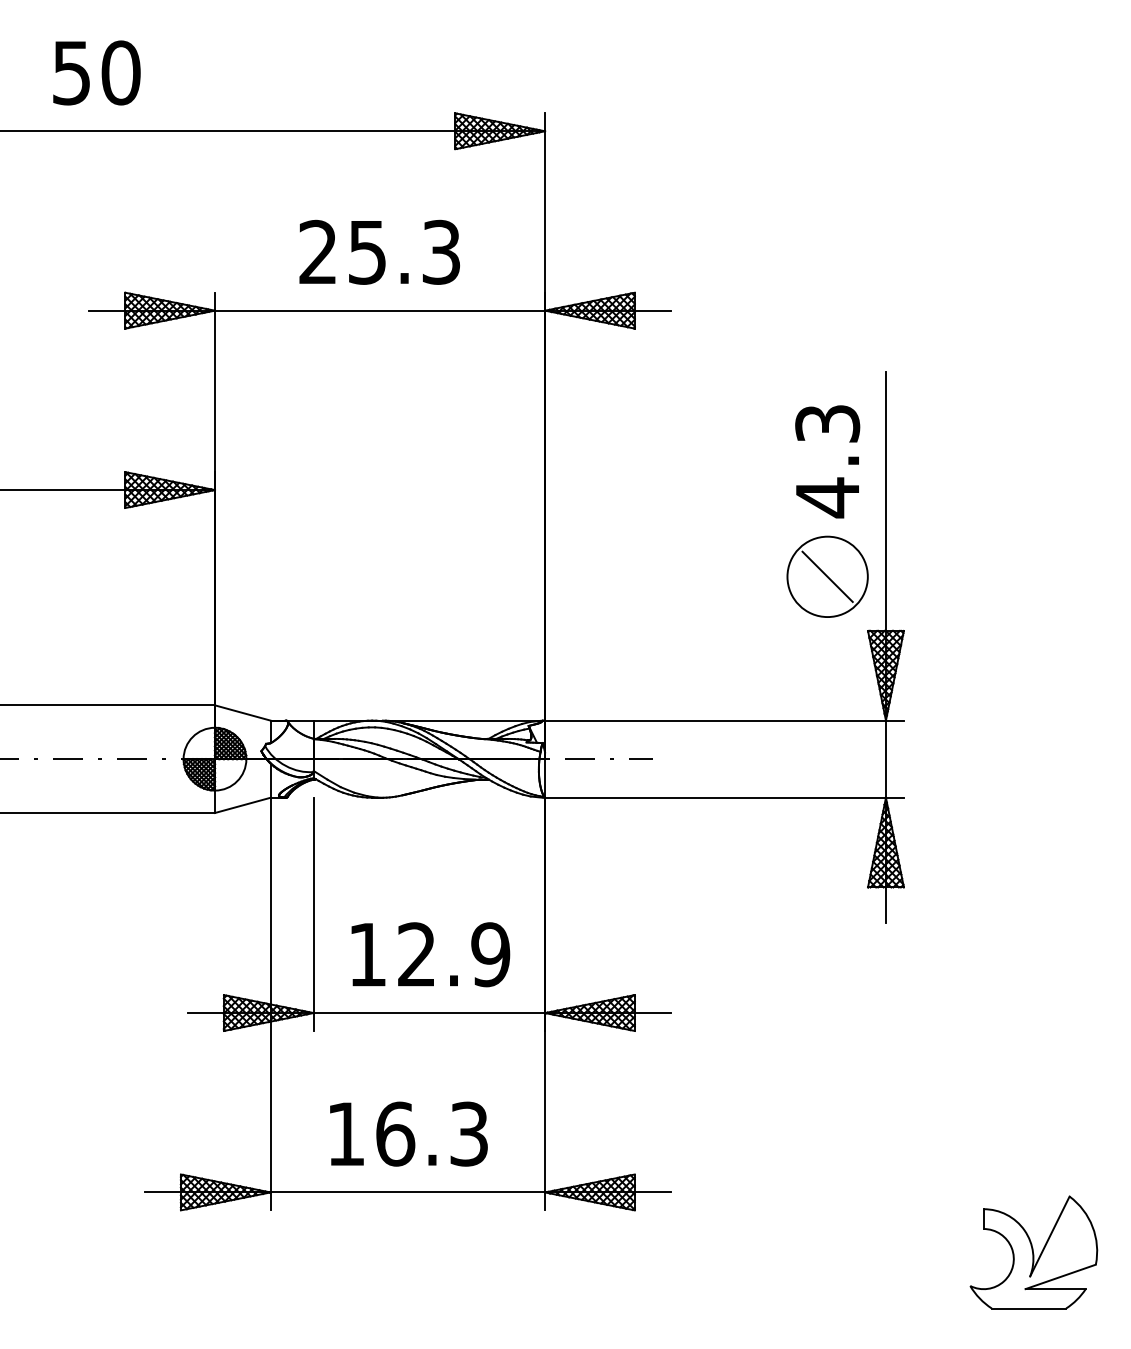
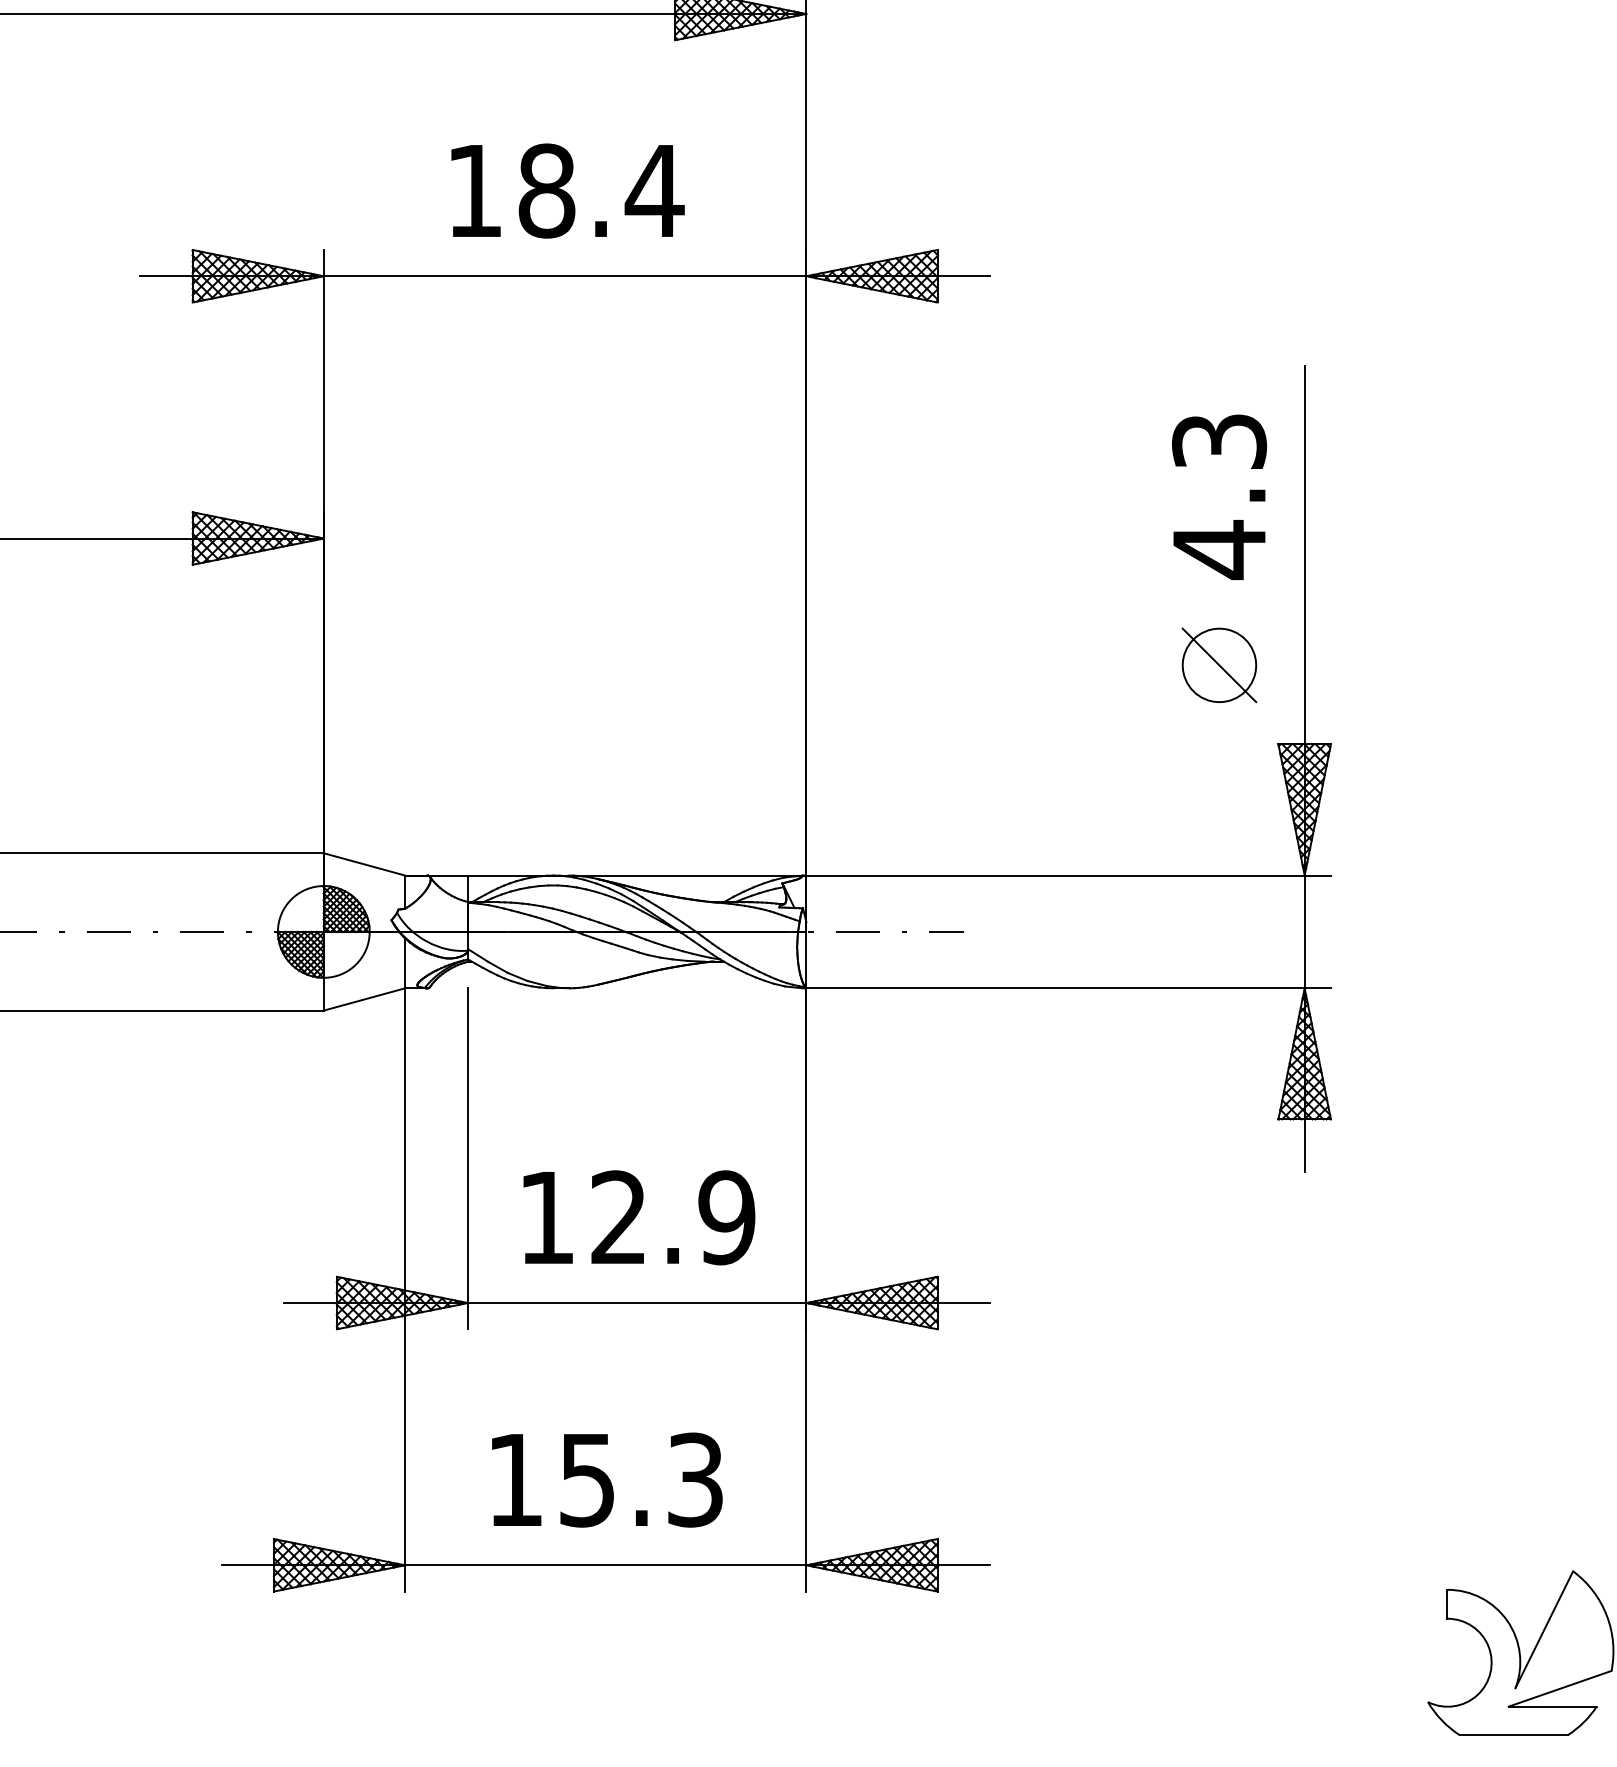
text: (380, 251) -> (565, 189), 25.3 -> 18.4
circle: (827, 576) -> (1219, 664), size x0.62
text: (395, 1133) -> (587, 1479), 16.3 -> 15.3

